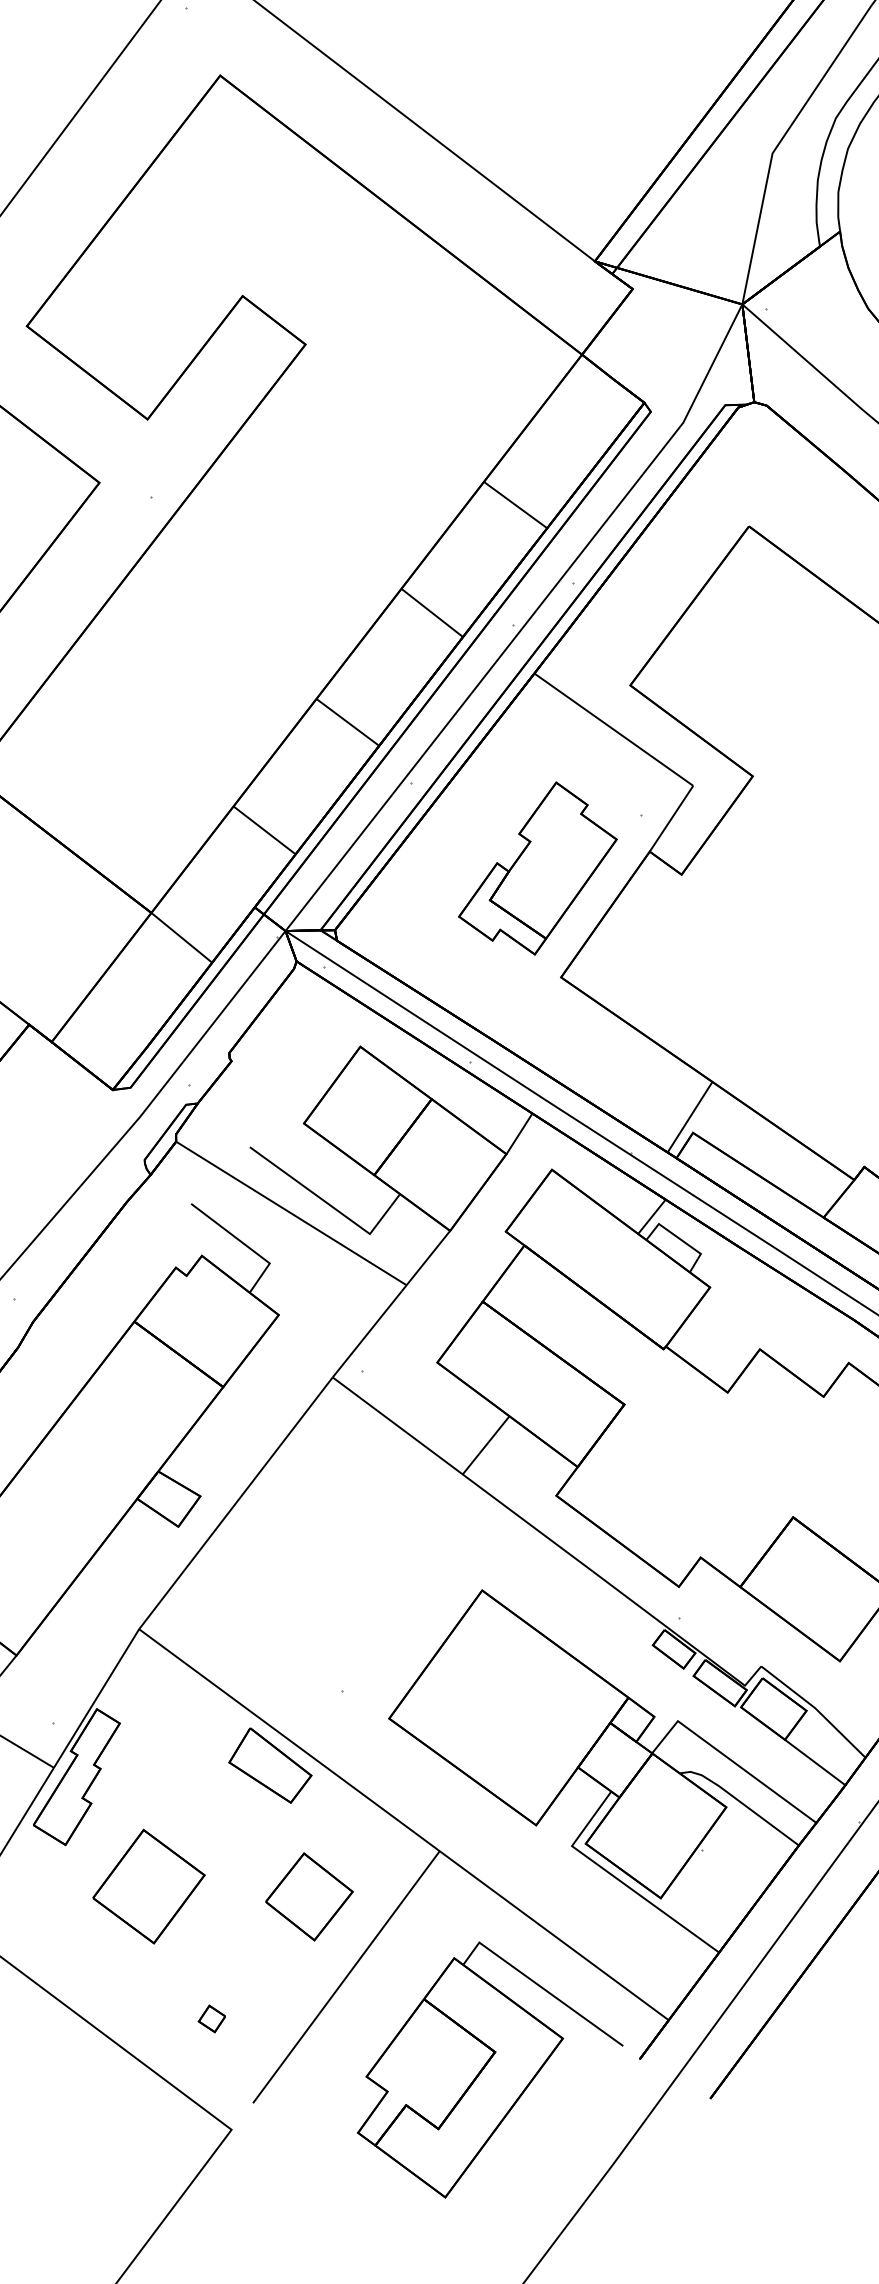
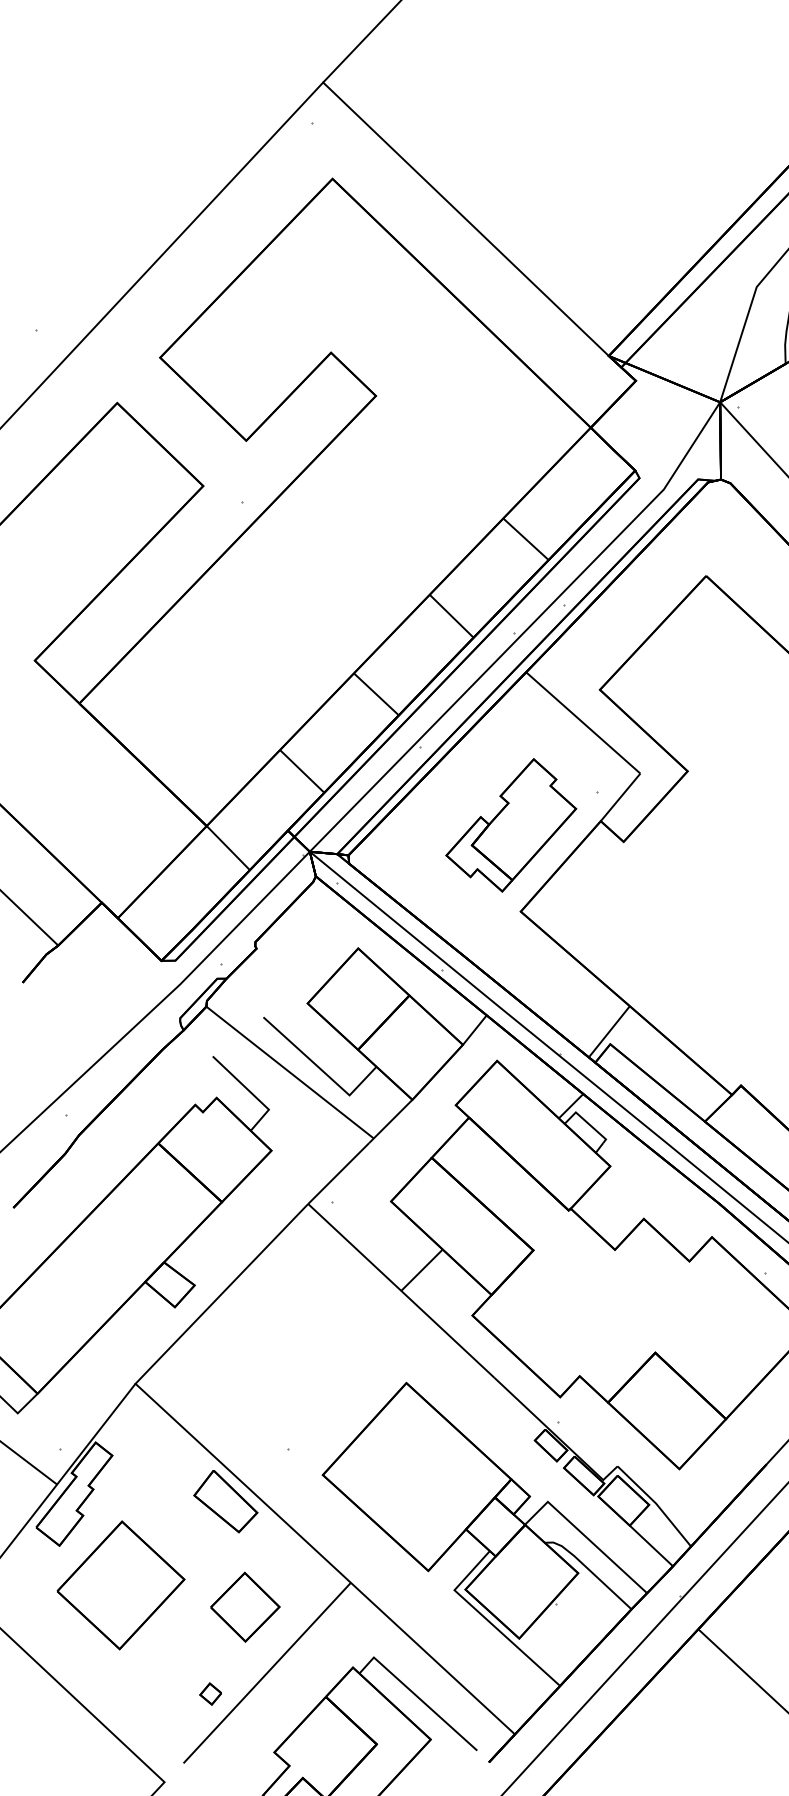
part: (148, 1886) -> (120, 1585), size x1.43
part: (211, 2018) -> (210, 1693), moved

